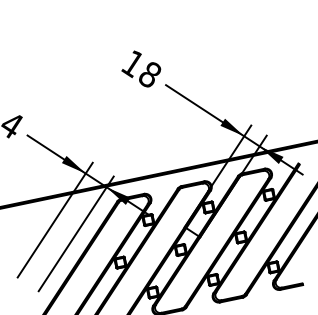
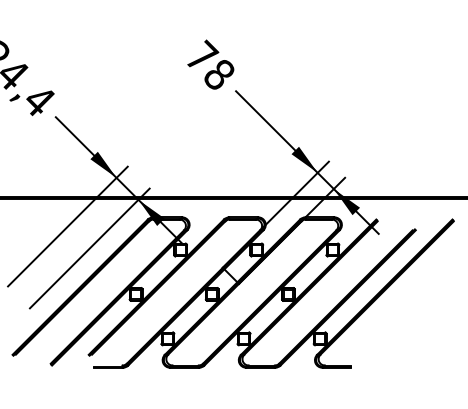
text: (133, 63) -> (202, 56), 18 -> 78

